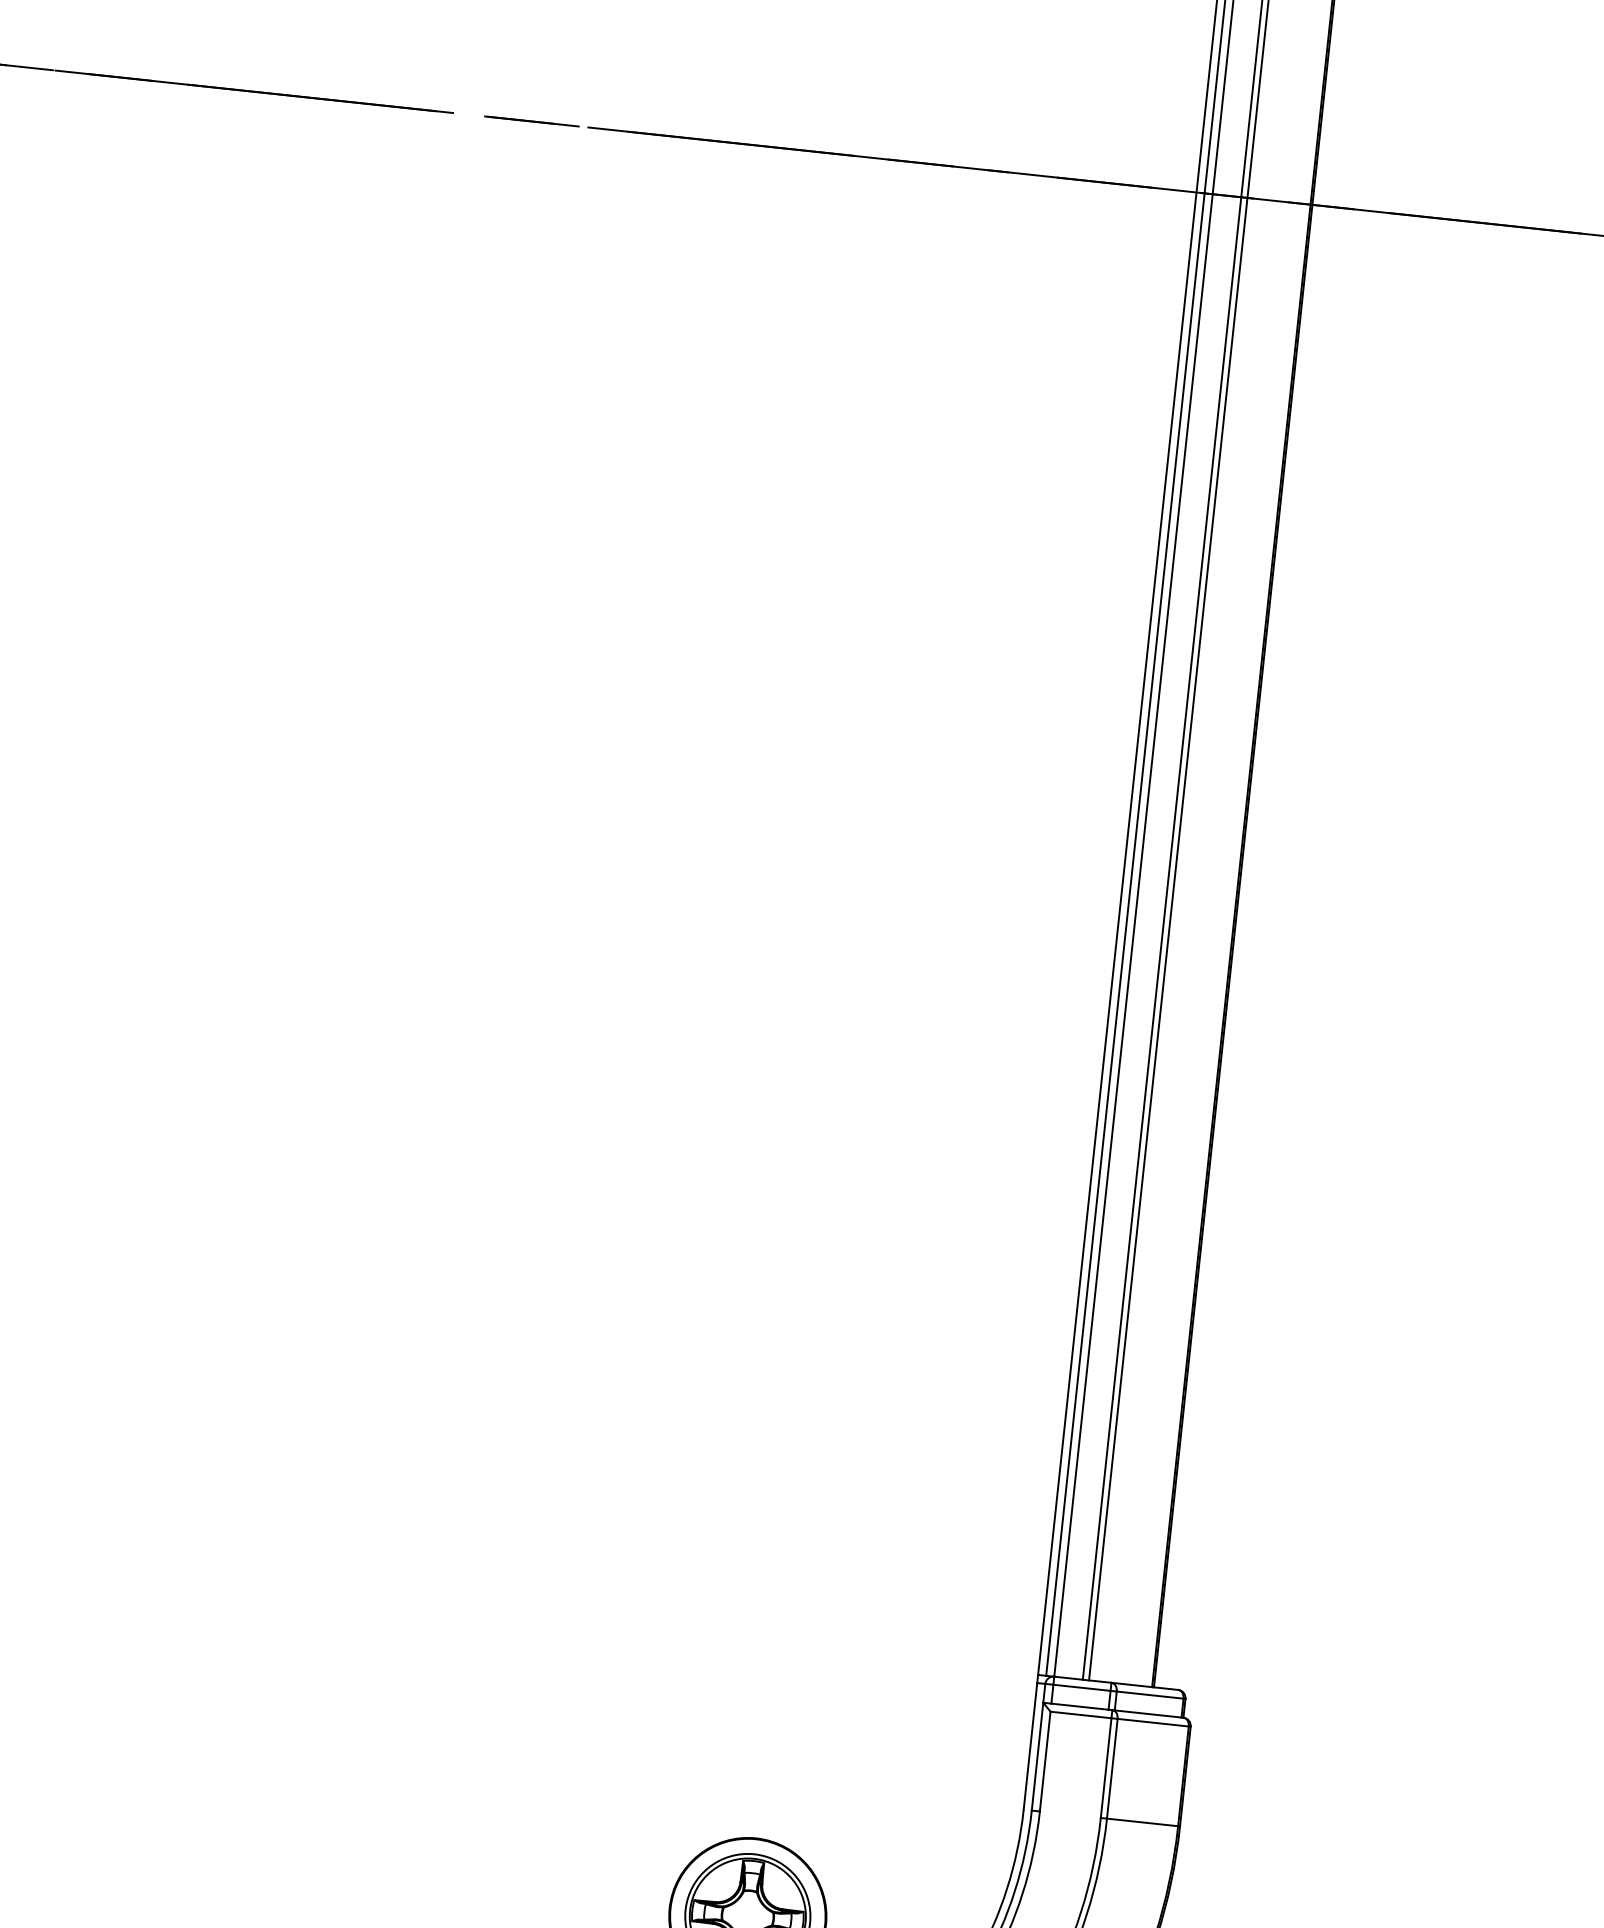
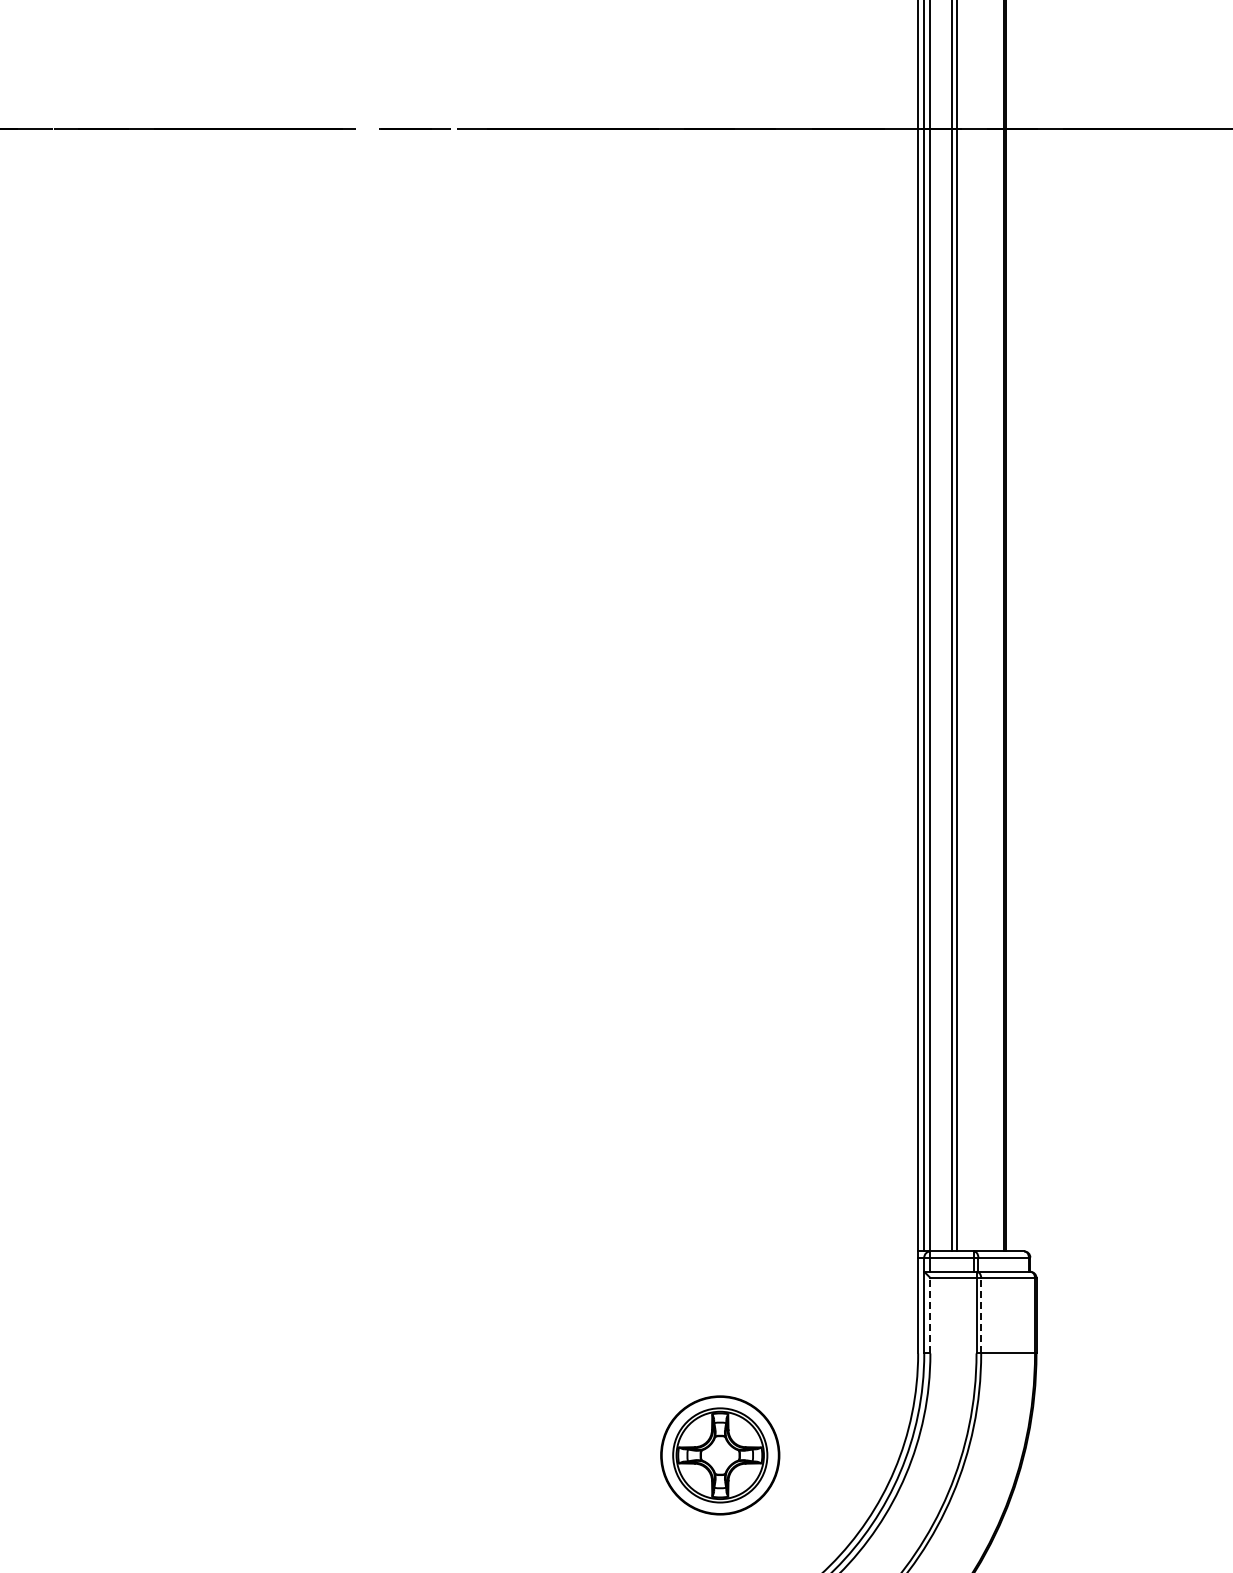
line: (1045, 1761) -> (930, 1315), solid -> dashed
line: (1112, 1768) -> (981, 1315), solid -> dashed

